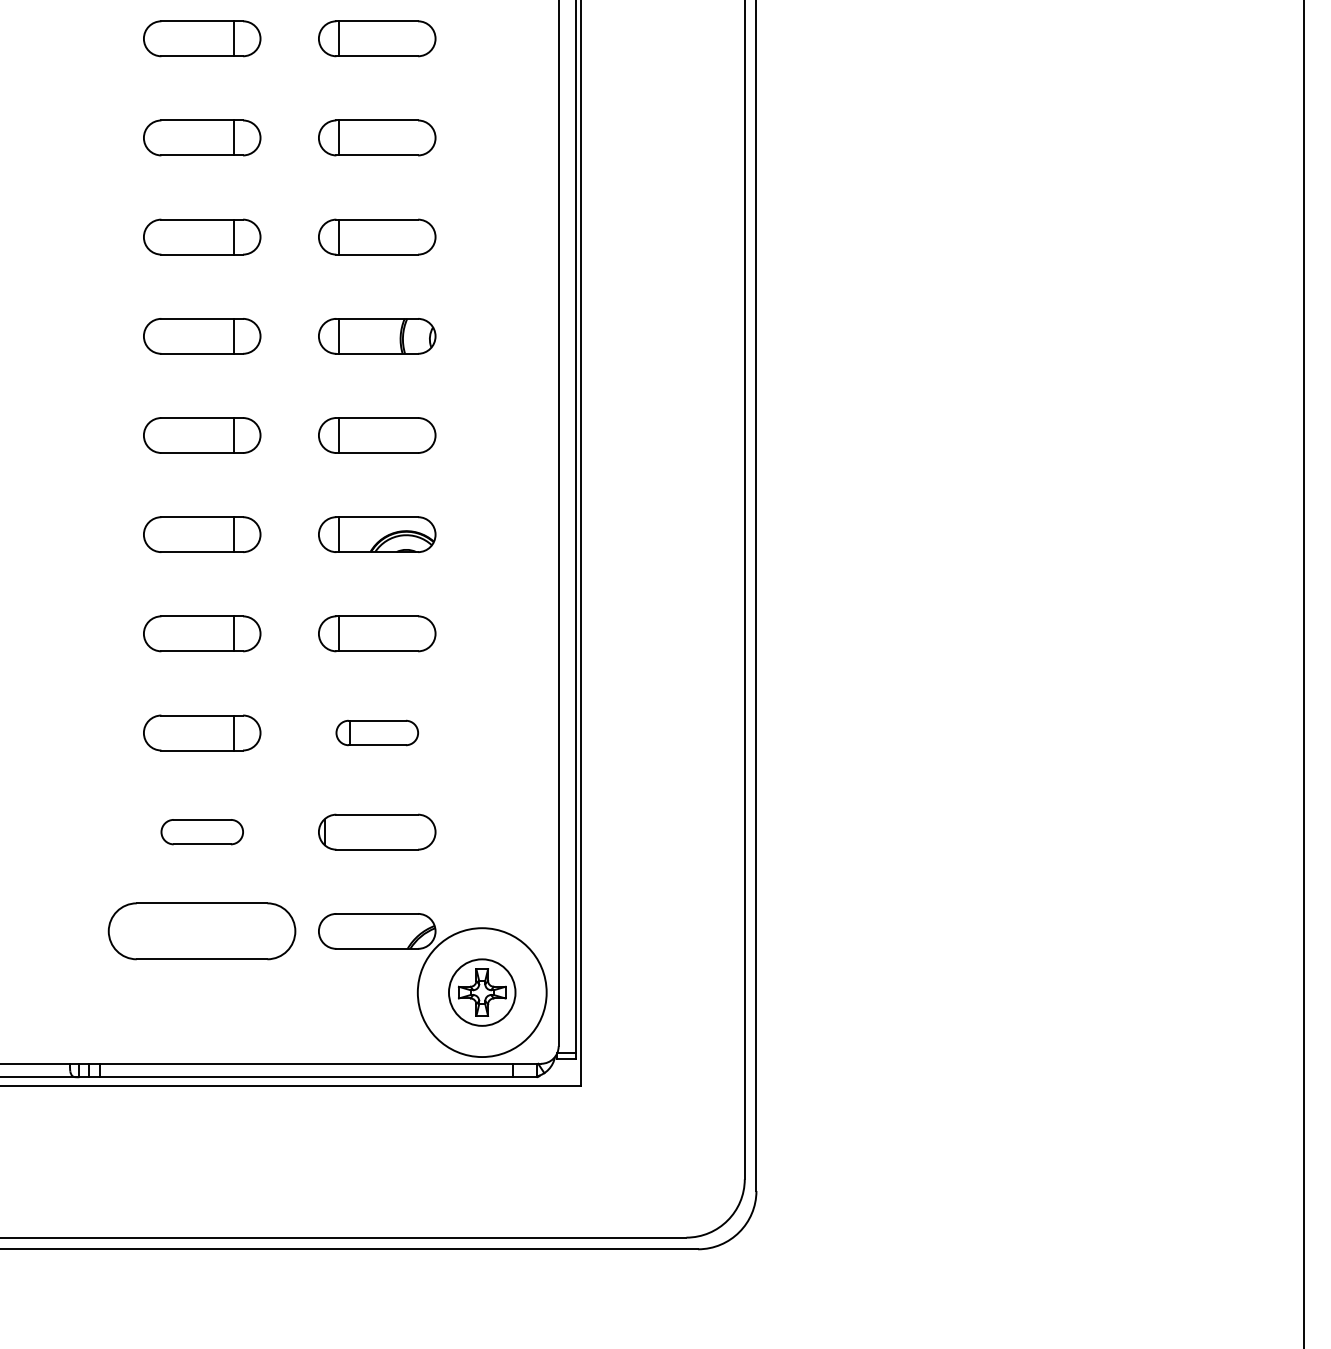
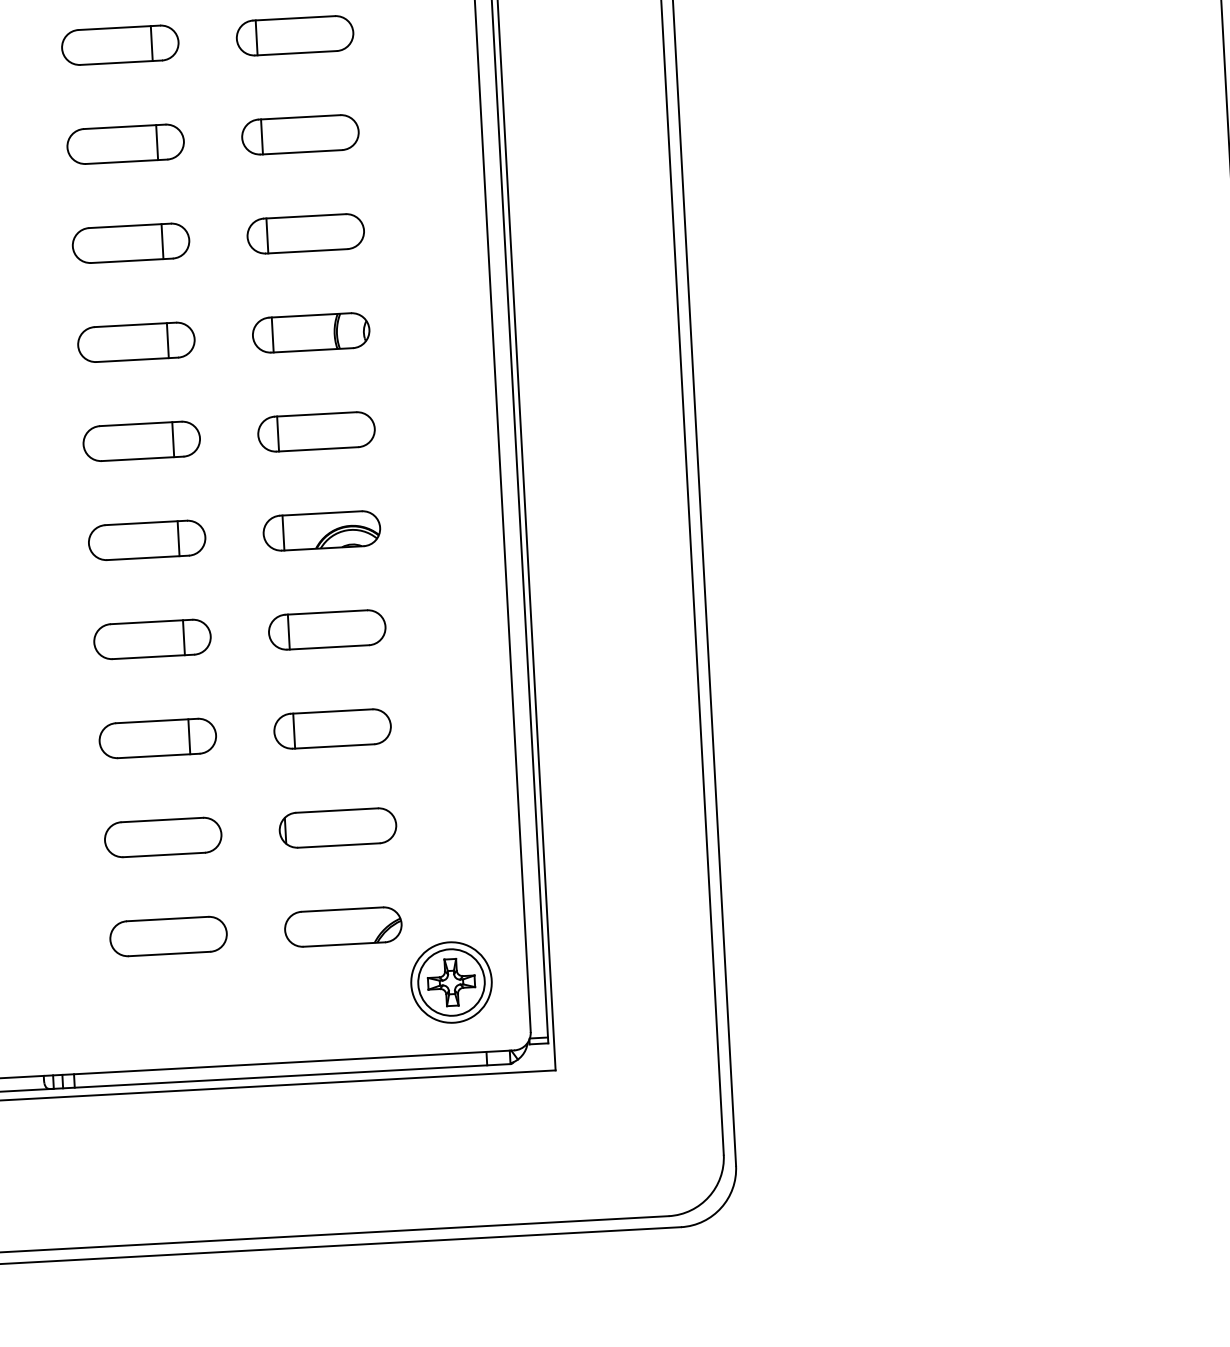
part: (377, 732) -> (332, 728), size x1.43
part: (202, 831) -> (163, 836), size x1.43
part: (202, 931) -> (168, 936), size x0.62
circle: (481, 992) -> (450, 982), size x0.62

